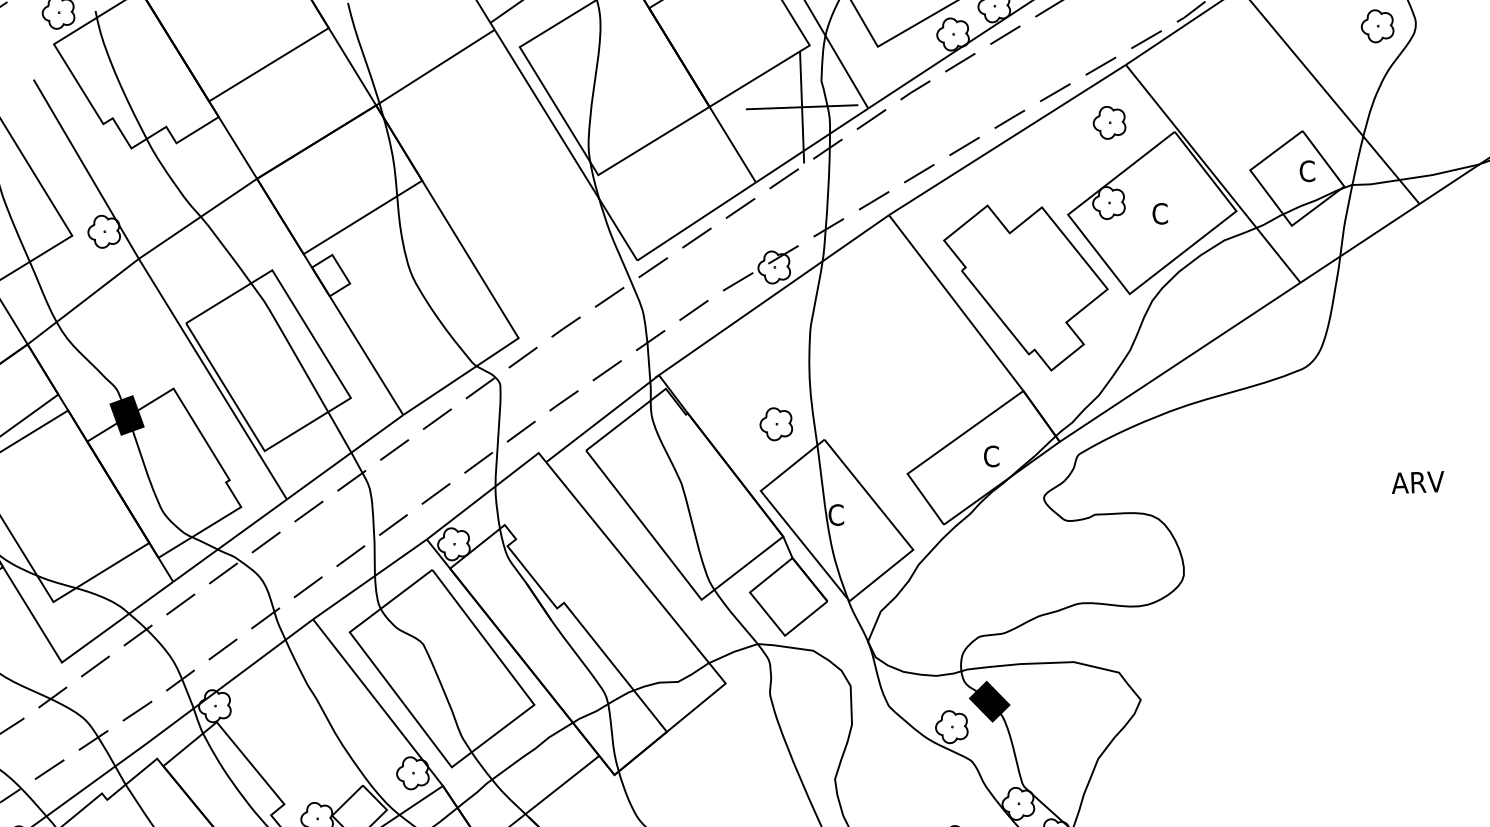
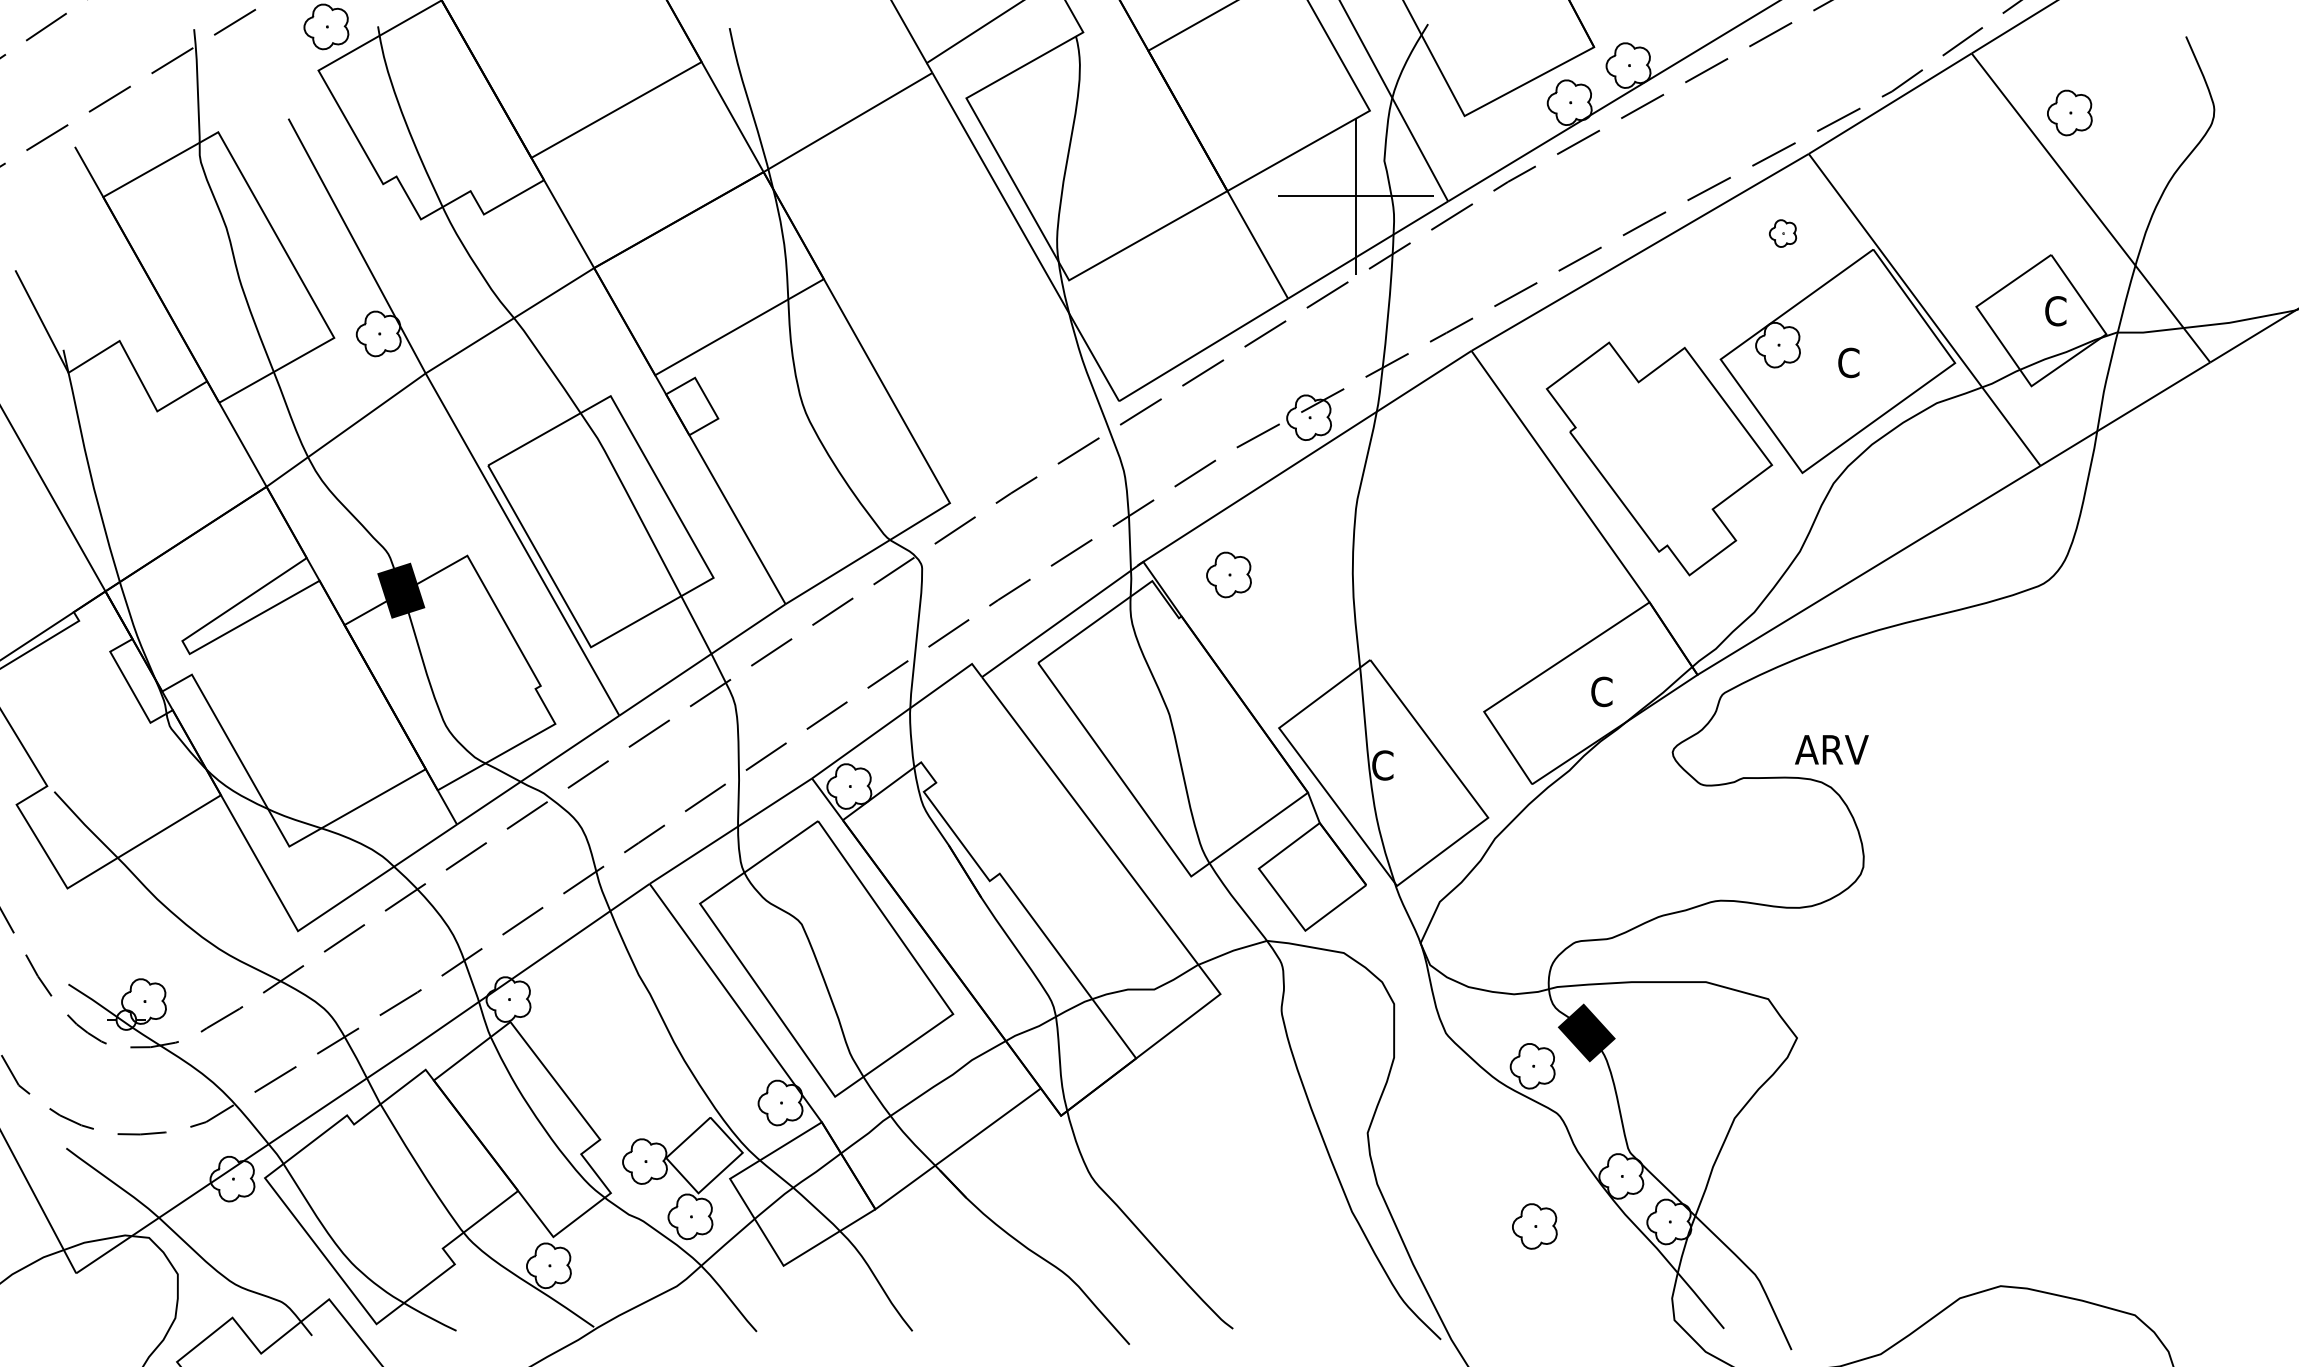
part: (1377, 25) -> (2069, 112), moved
part: (1109, 122) -> (1782, 233), size x0.6
part: (775, 423) -> (1228, 574), moved
text: (1417, 482) -> (1831, 749), moved

